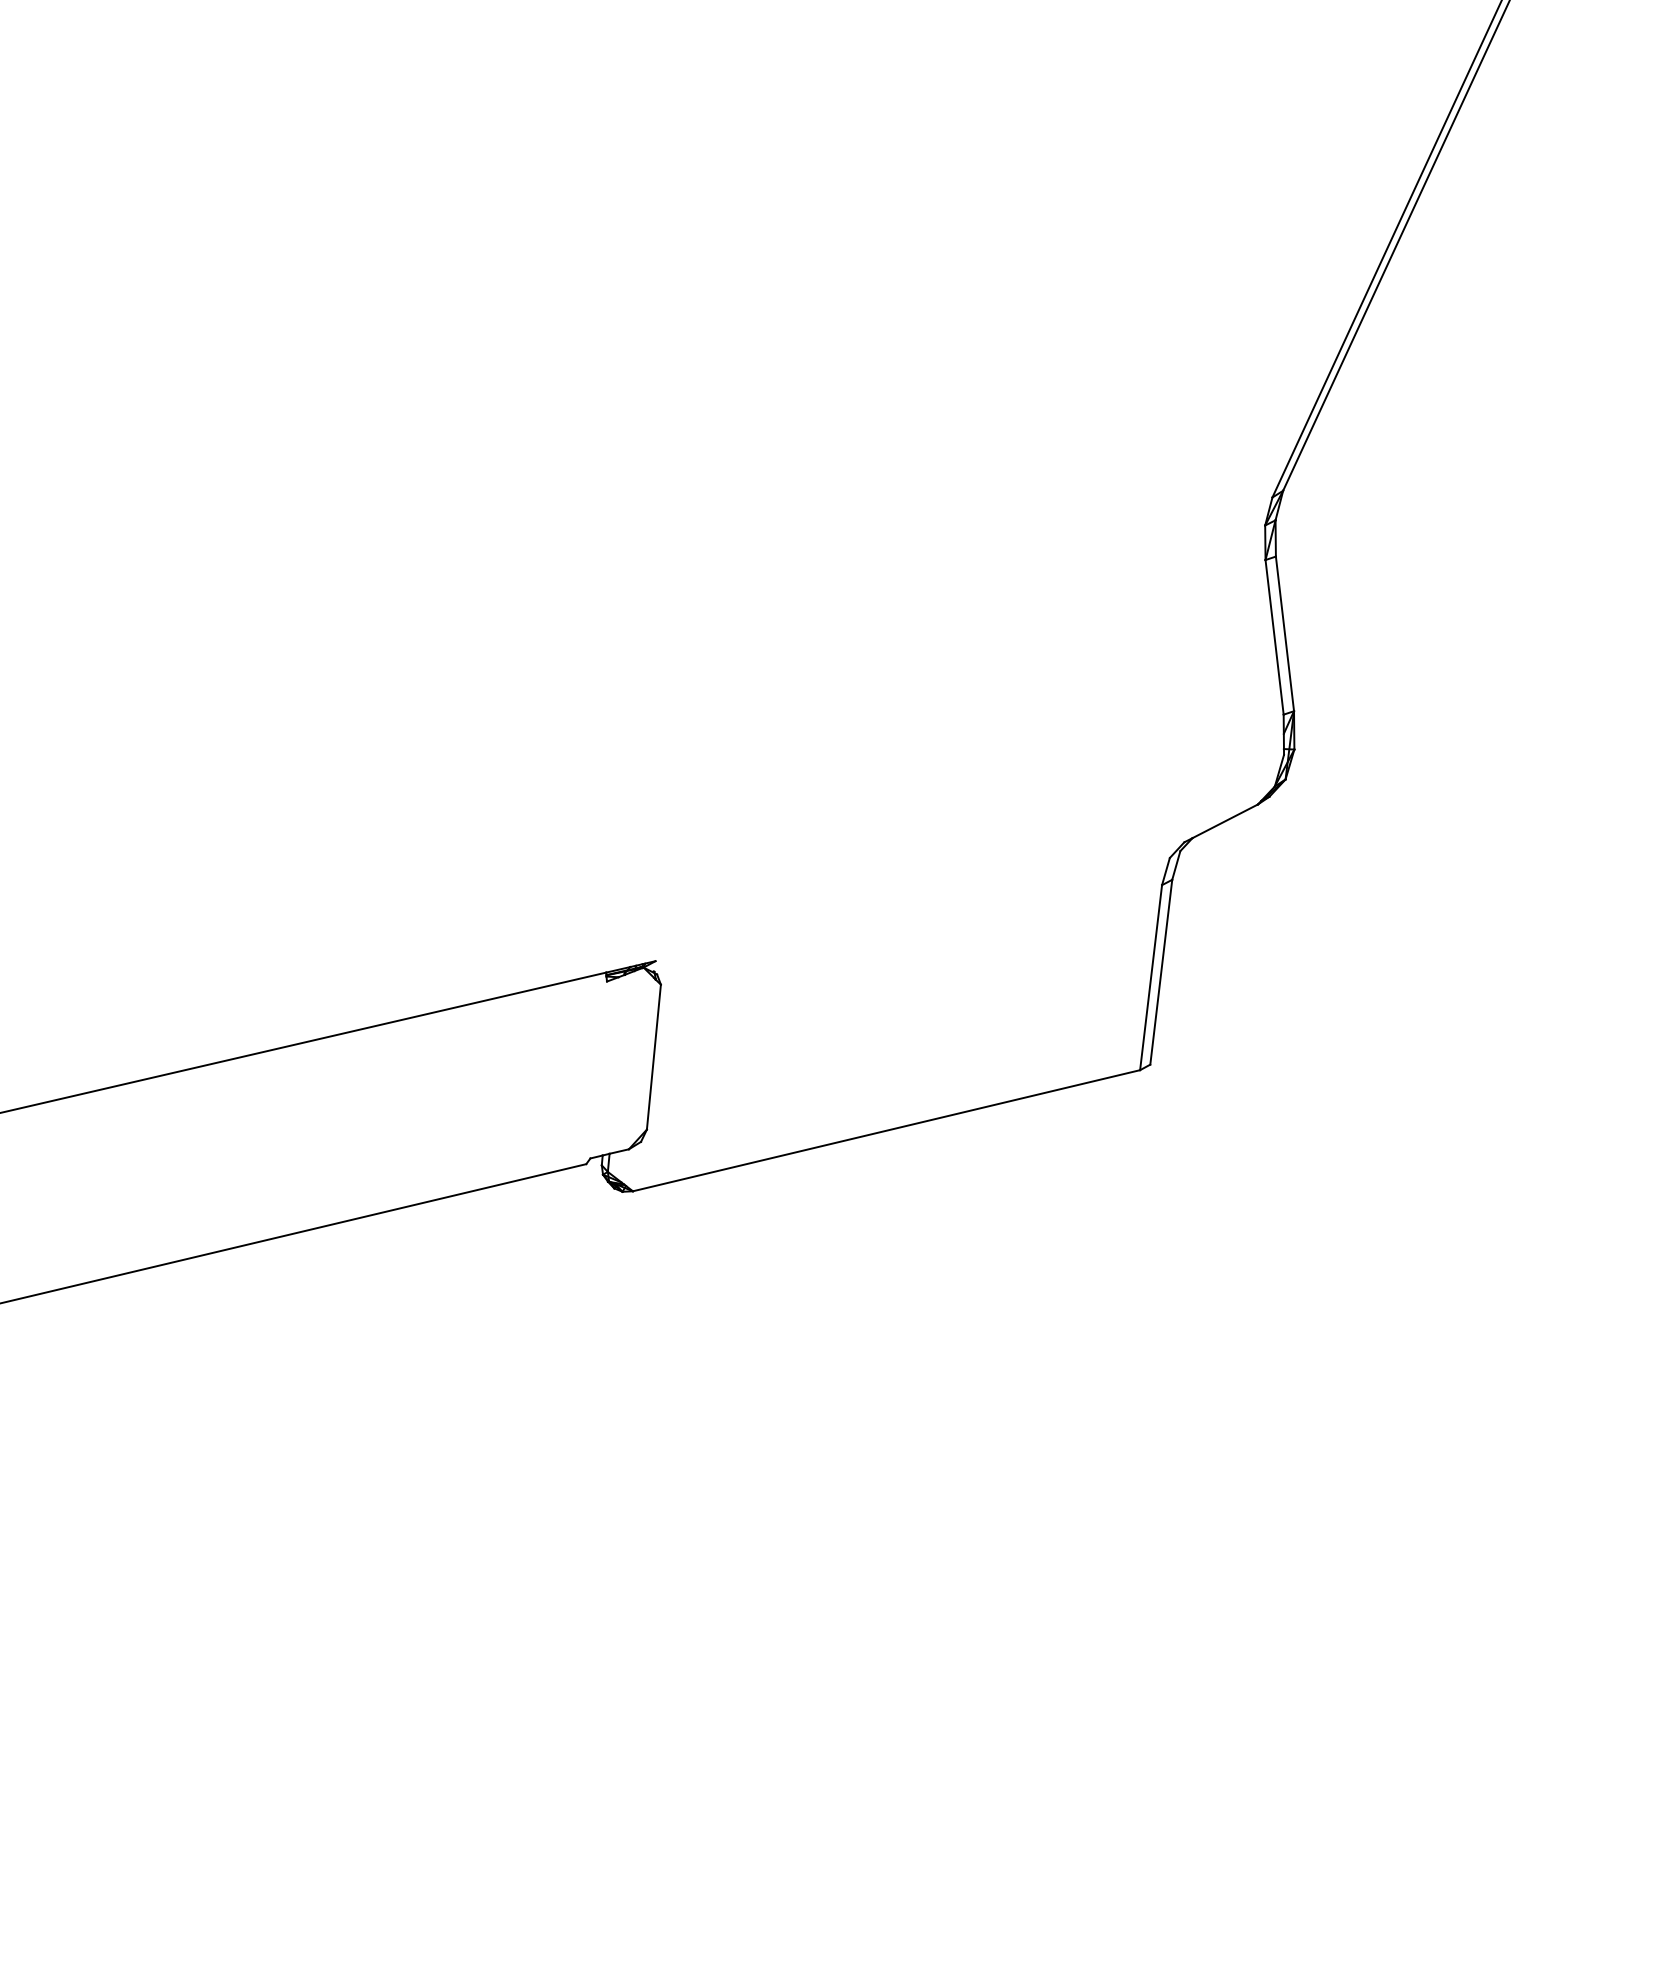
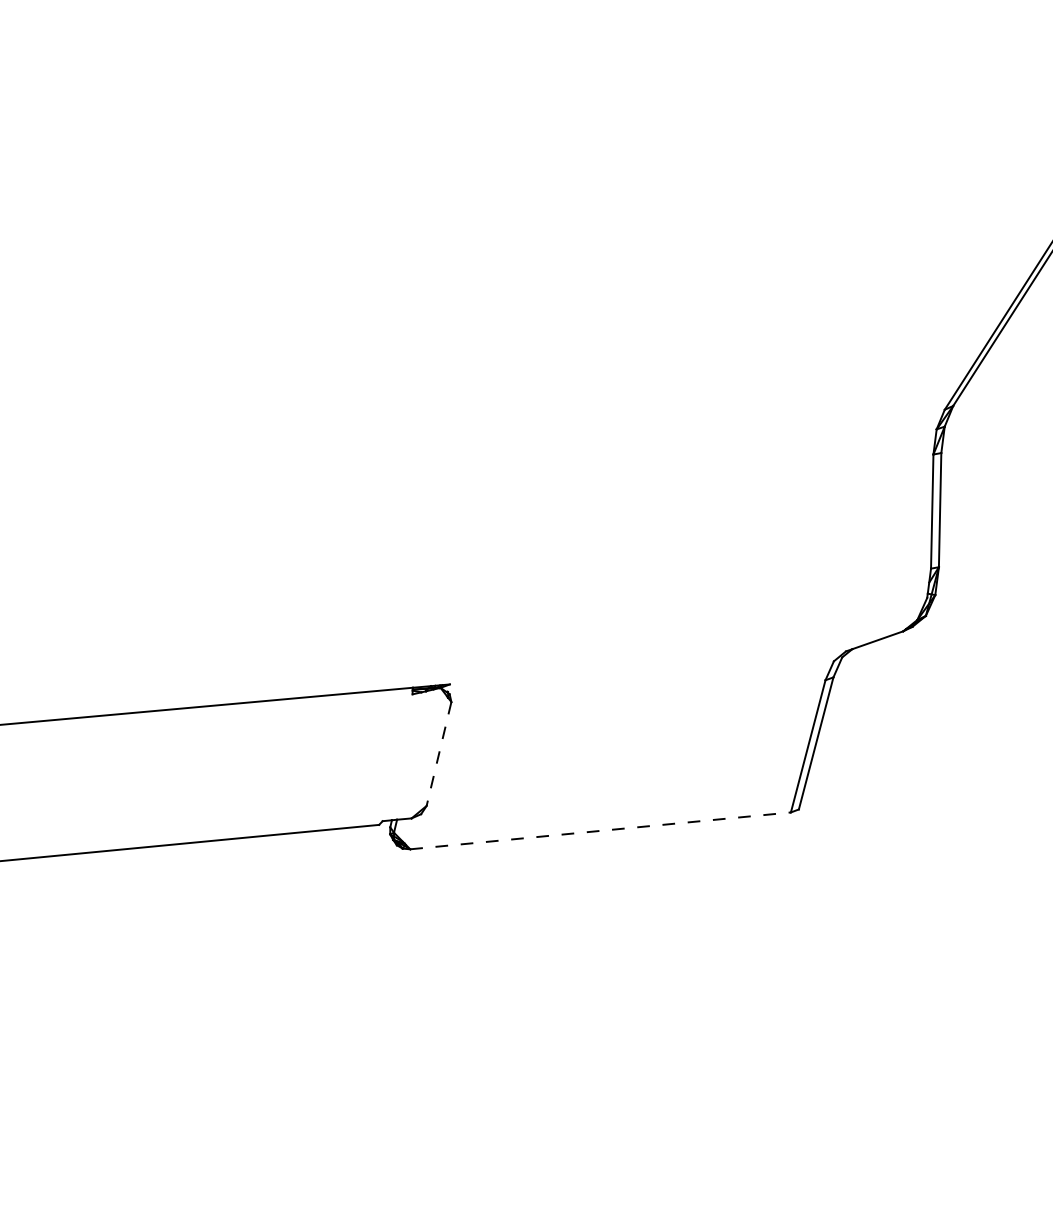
line: (653, 1057) -> (438, 754), solid -> dashed
line: (886, 1130) -> (600, 830), solid -> dashed

